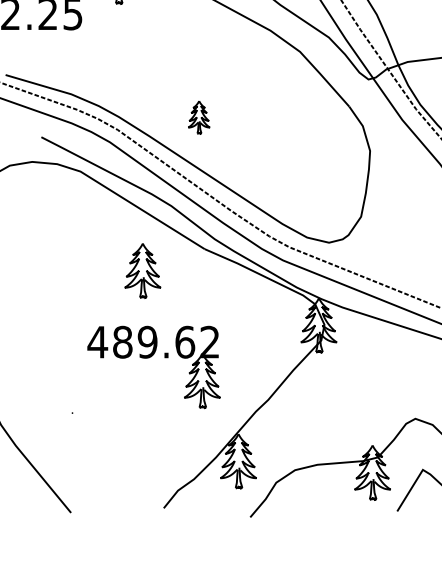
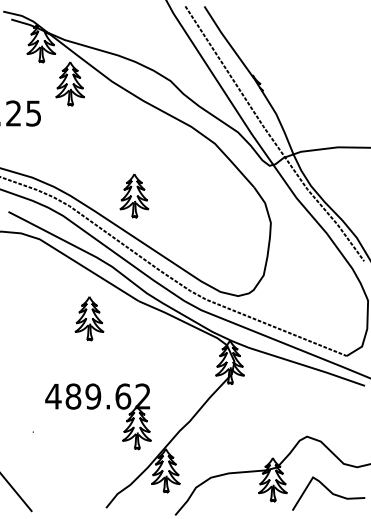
part: (199, 117) -> (134, 196), size x1.67
part: (149, 358) -> (94, 409), moved

